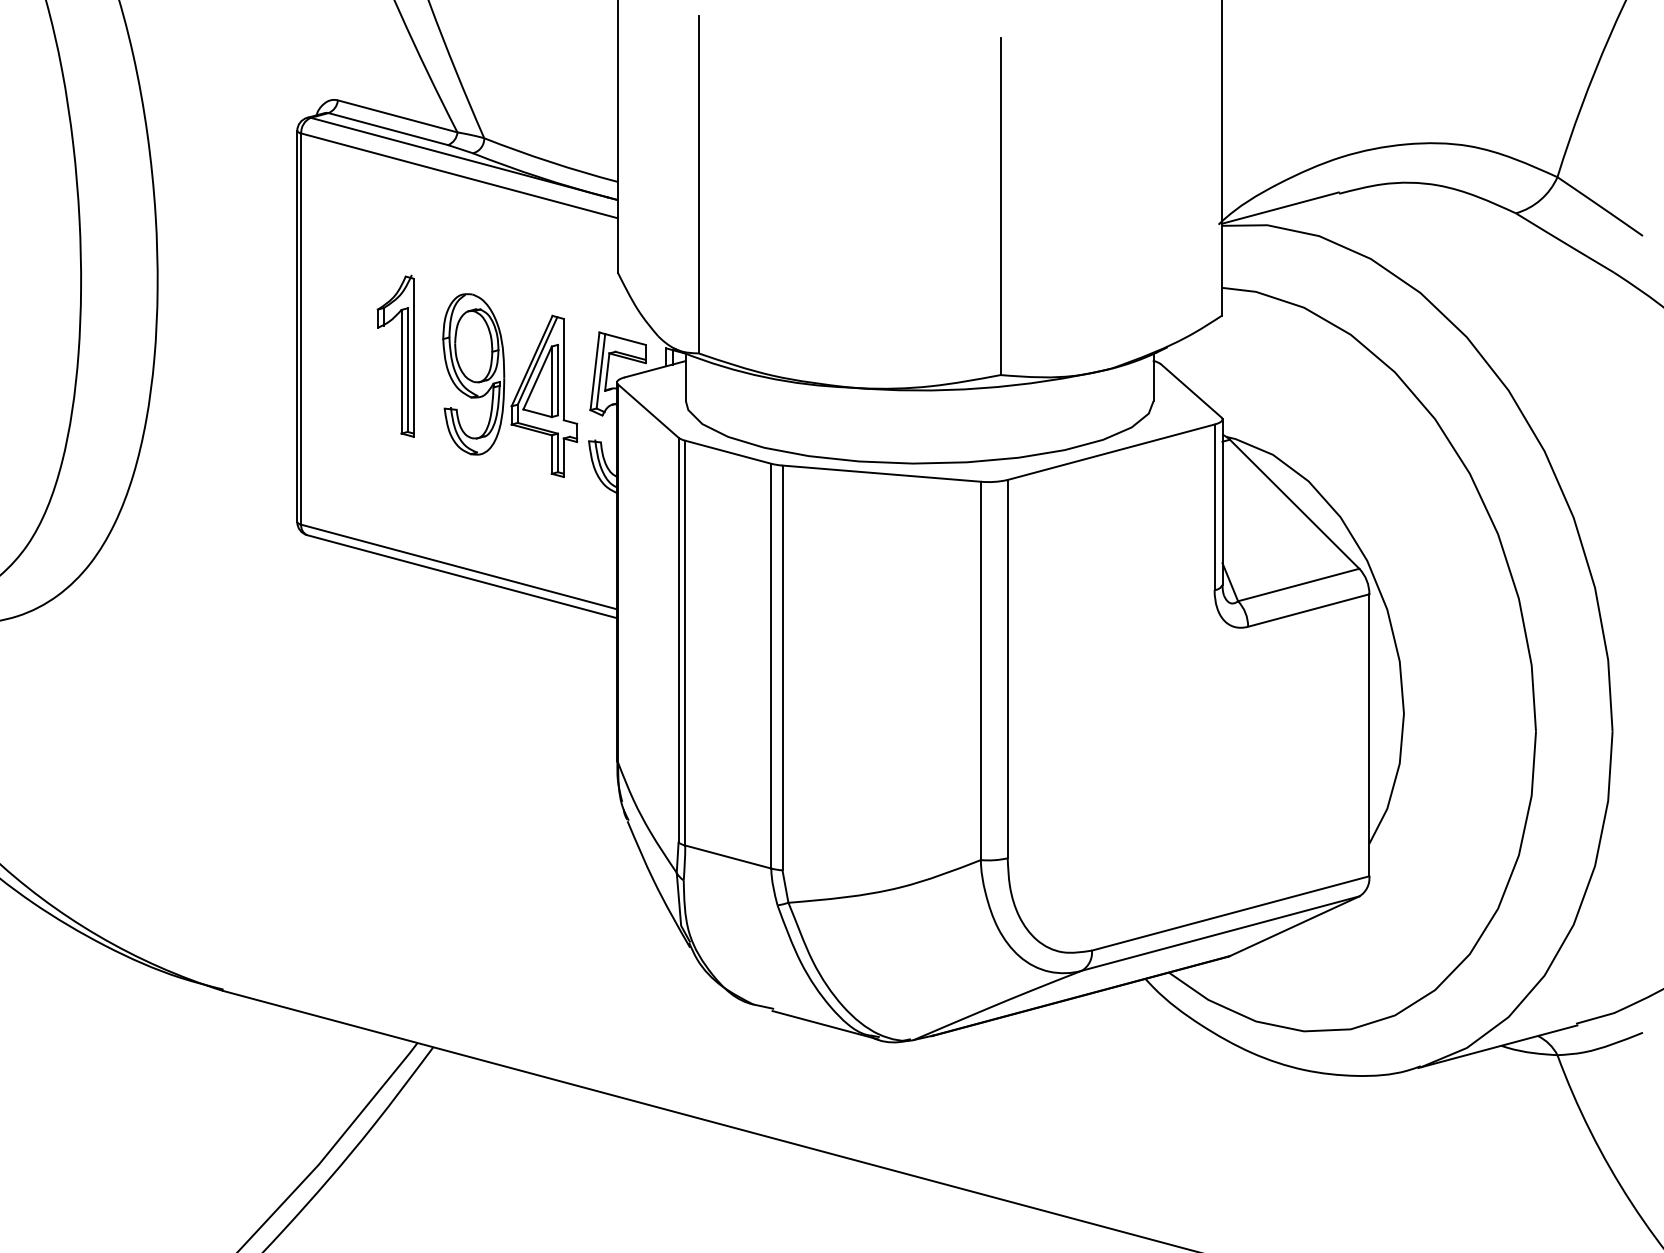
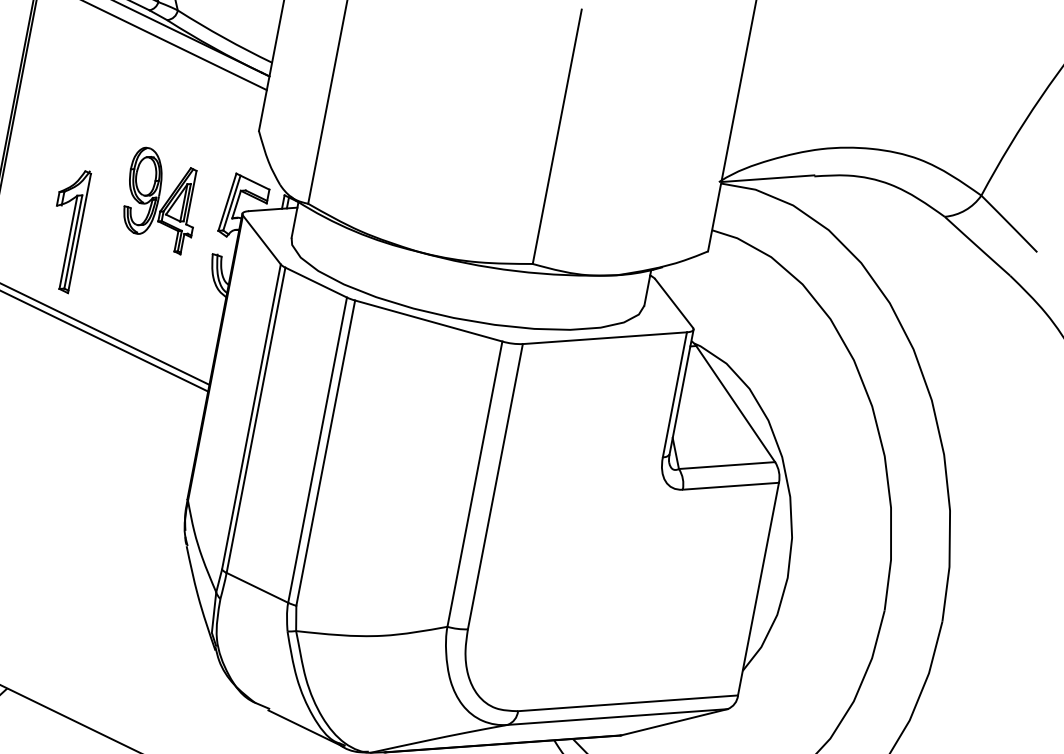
part: (395, 355) -> (66, 229), moved
part: (510, 385) -> (161, 200), size x0.7

